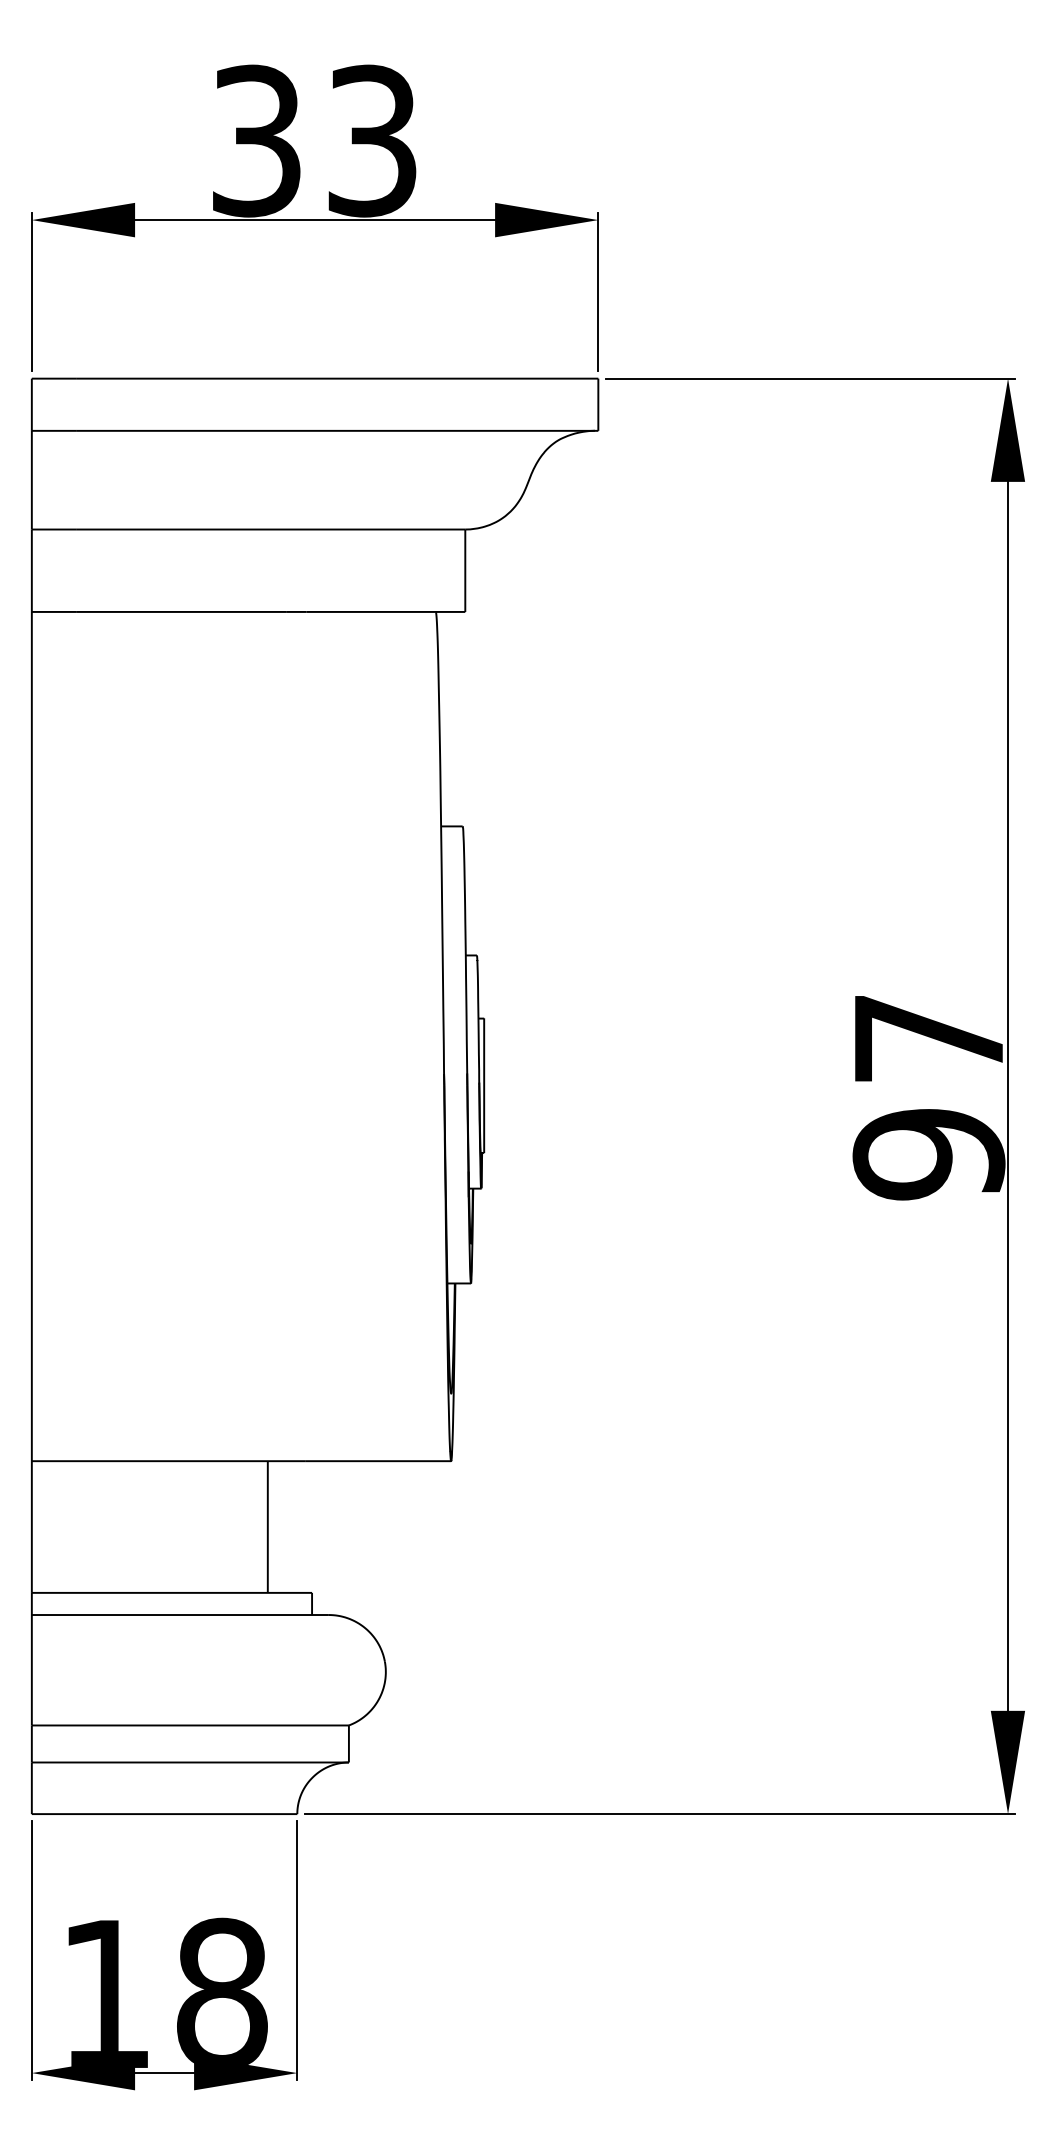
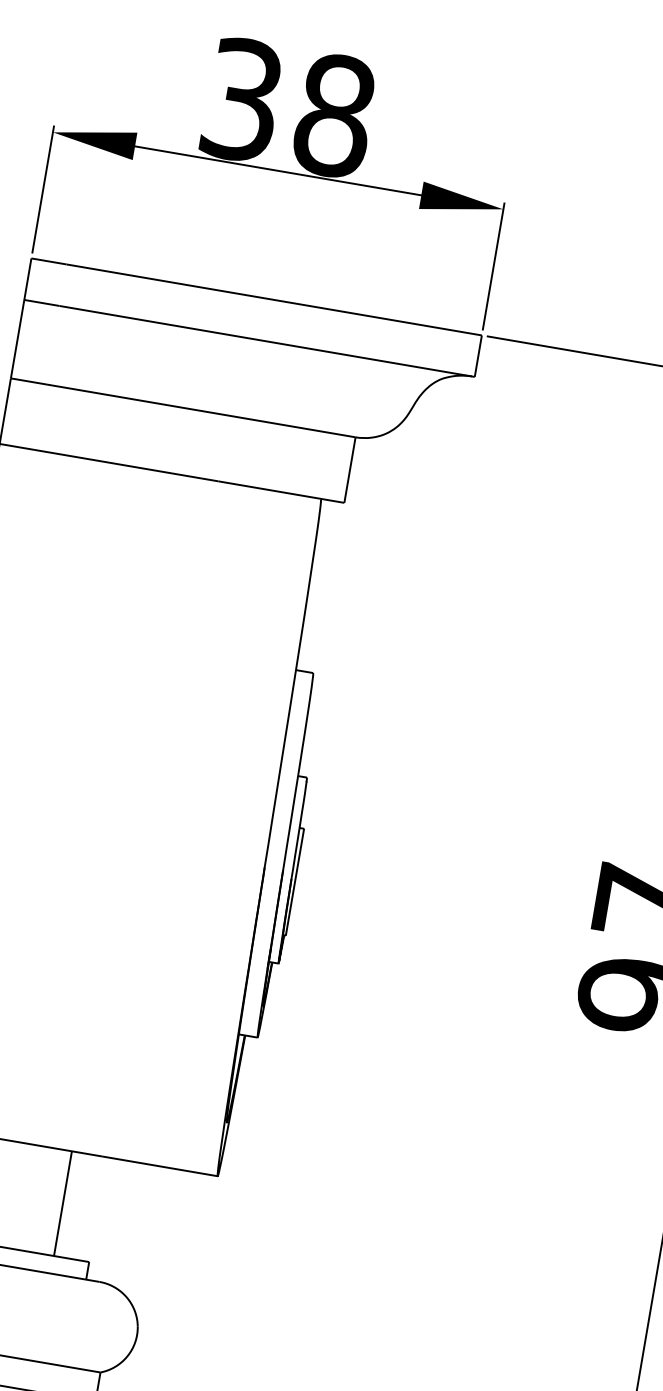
text: (372, 140) -> (334, 115), 33 -> 38

